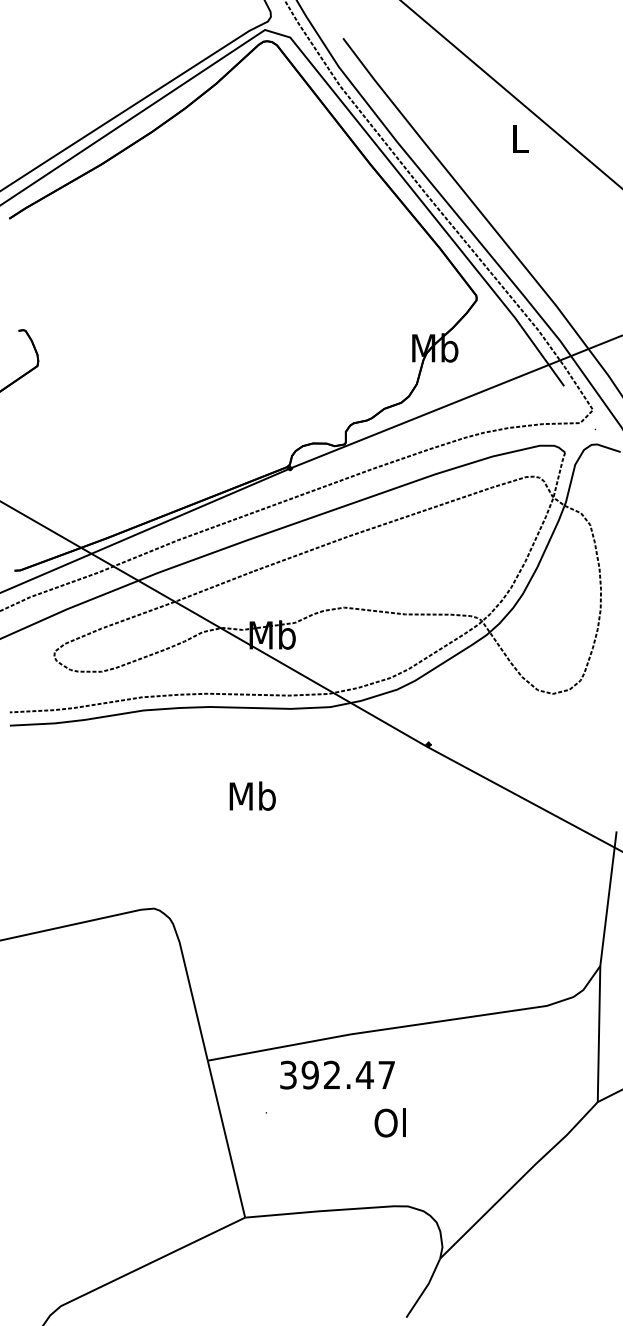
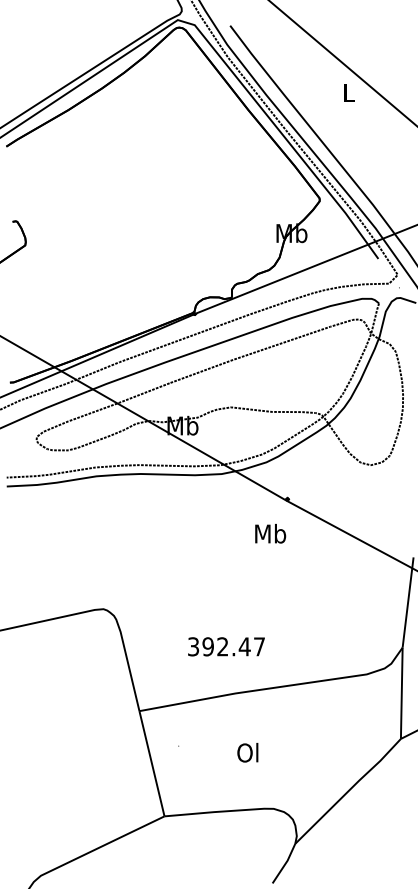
text: (252, 795) -> (270, 533), moved
text: (337, 1074) -> (226, 646), moved
text: (389, 1122) -> (247, 752), moved

